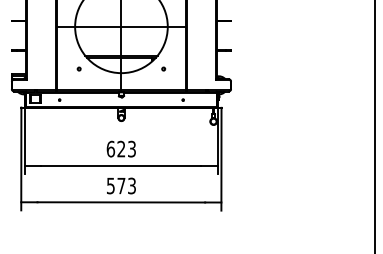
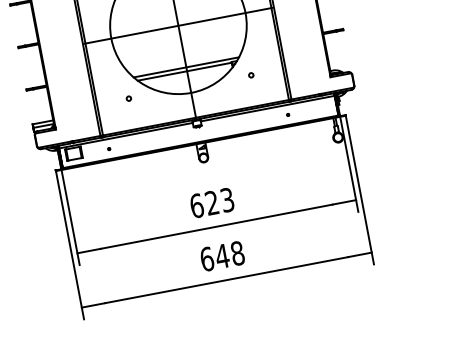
text: (121, 185) -> (222, 255), 573 -> 648

